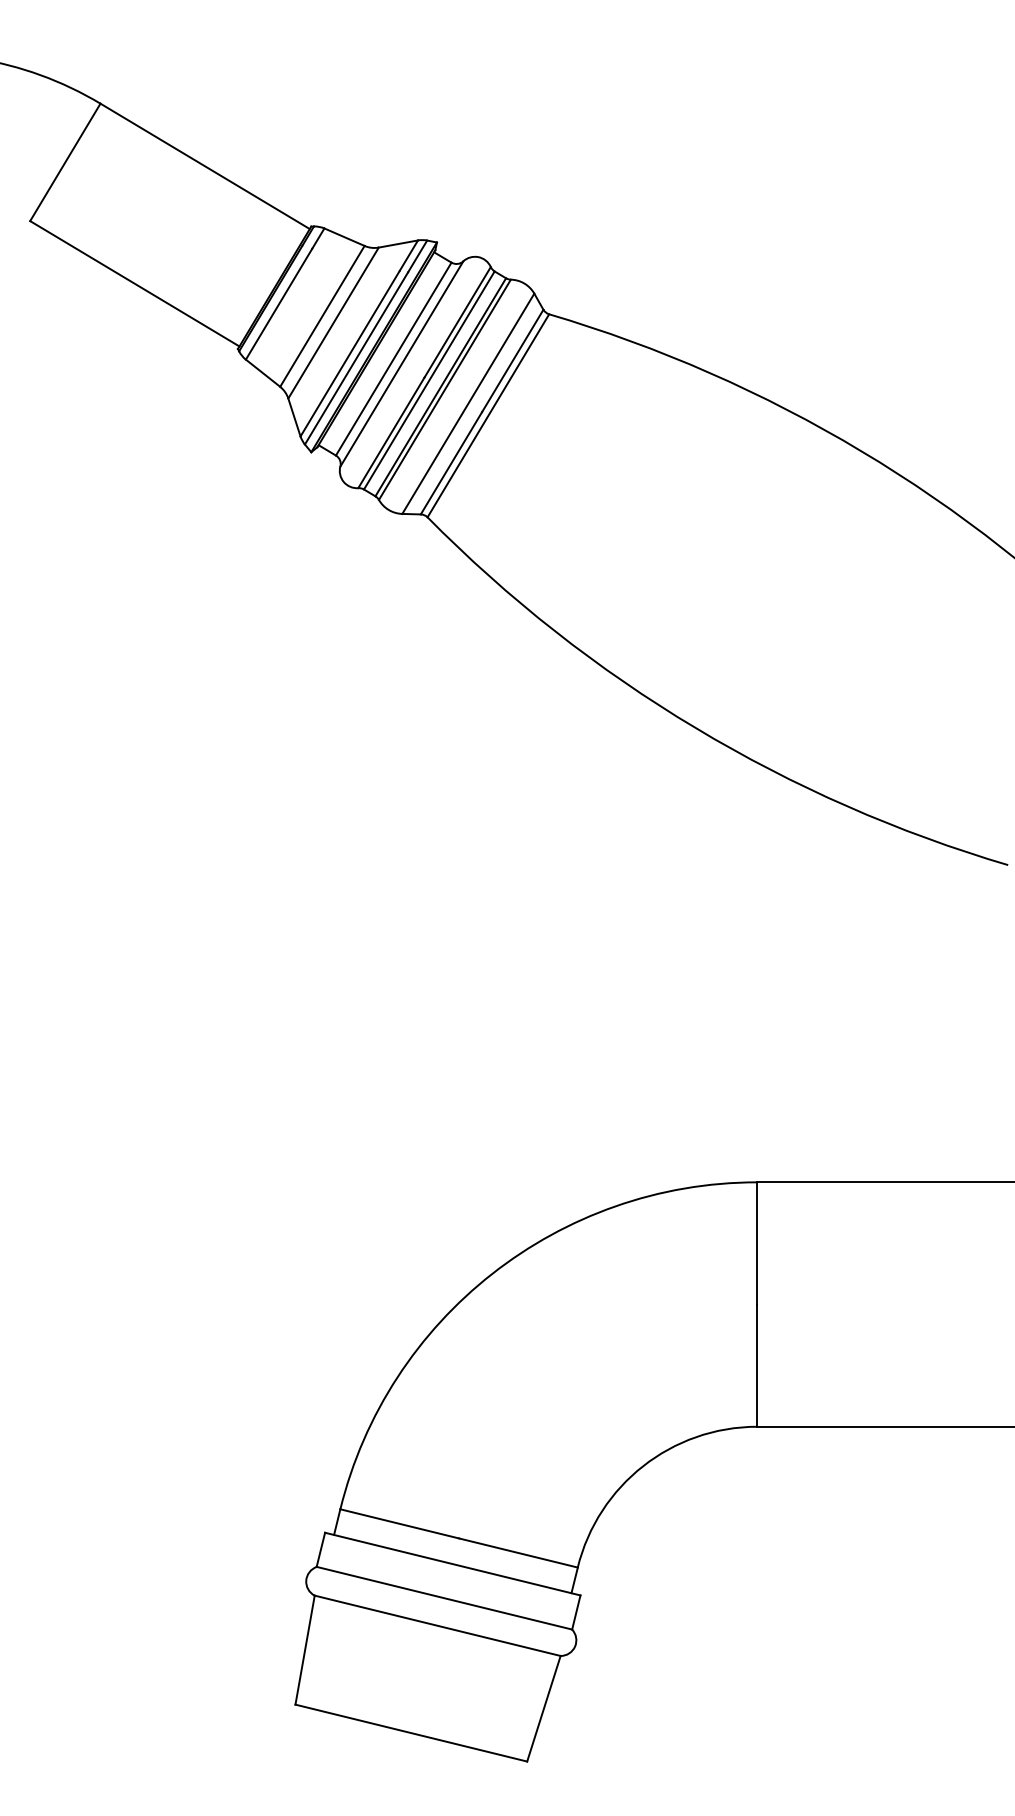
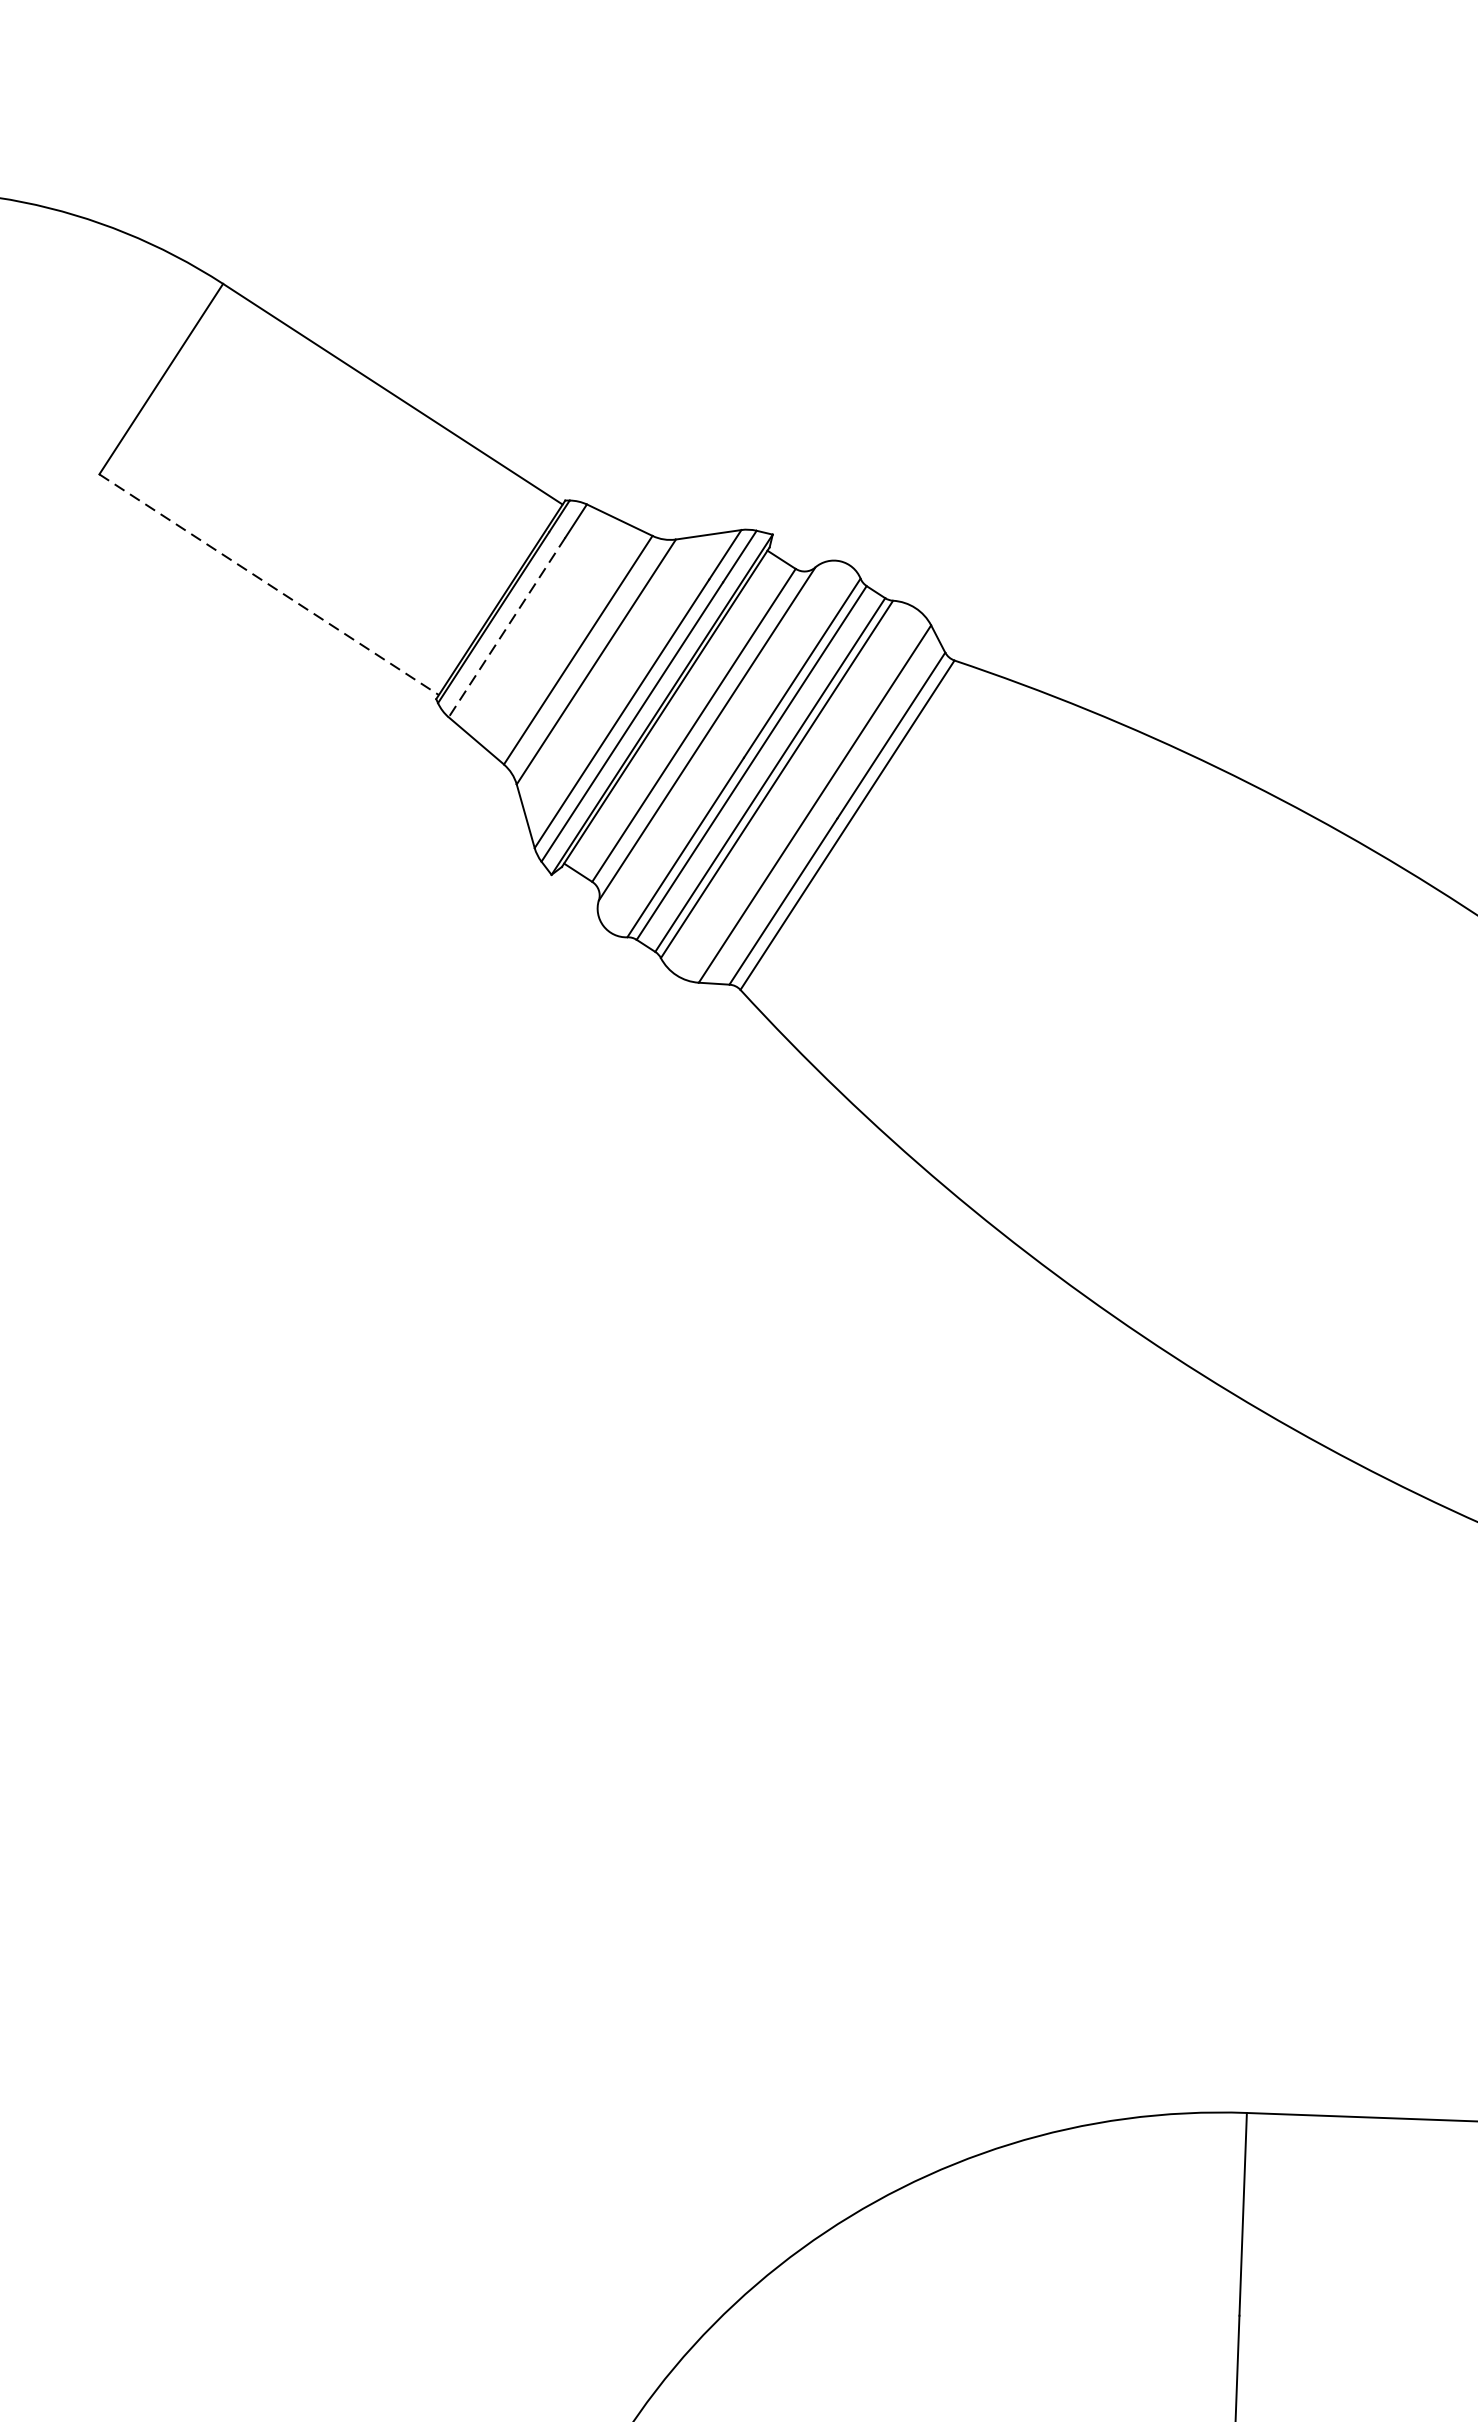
line: (134, 283) -> (268, 584), solid -> dashed
line: (279, 304) -> (507, 627), solid -> dashed

